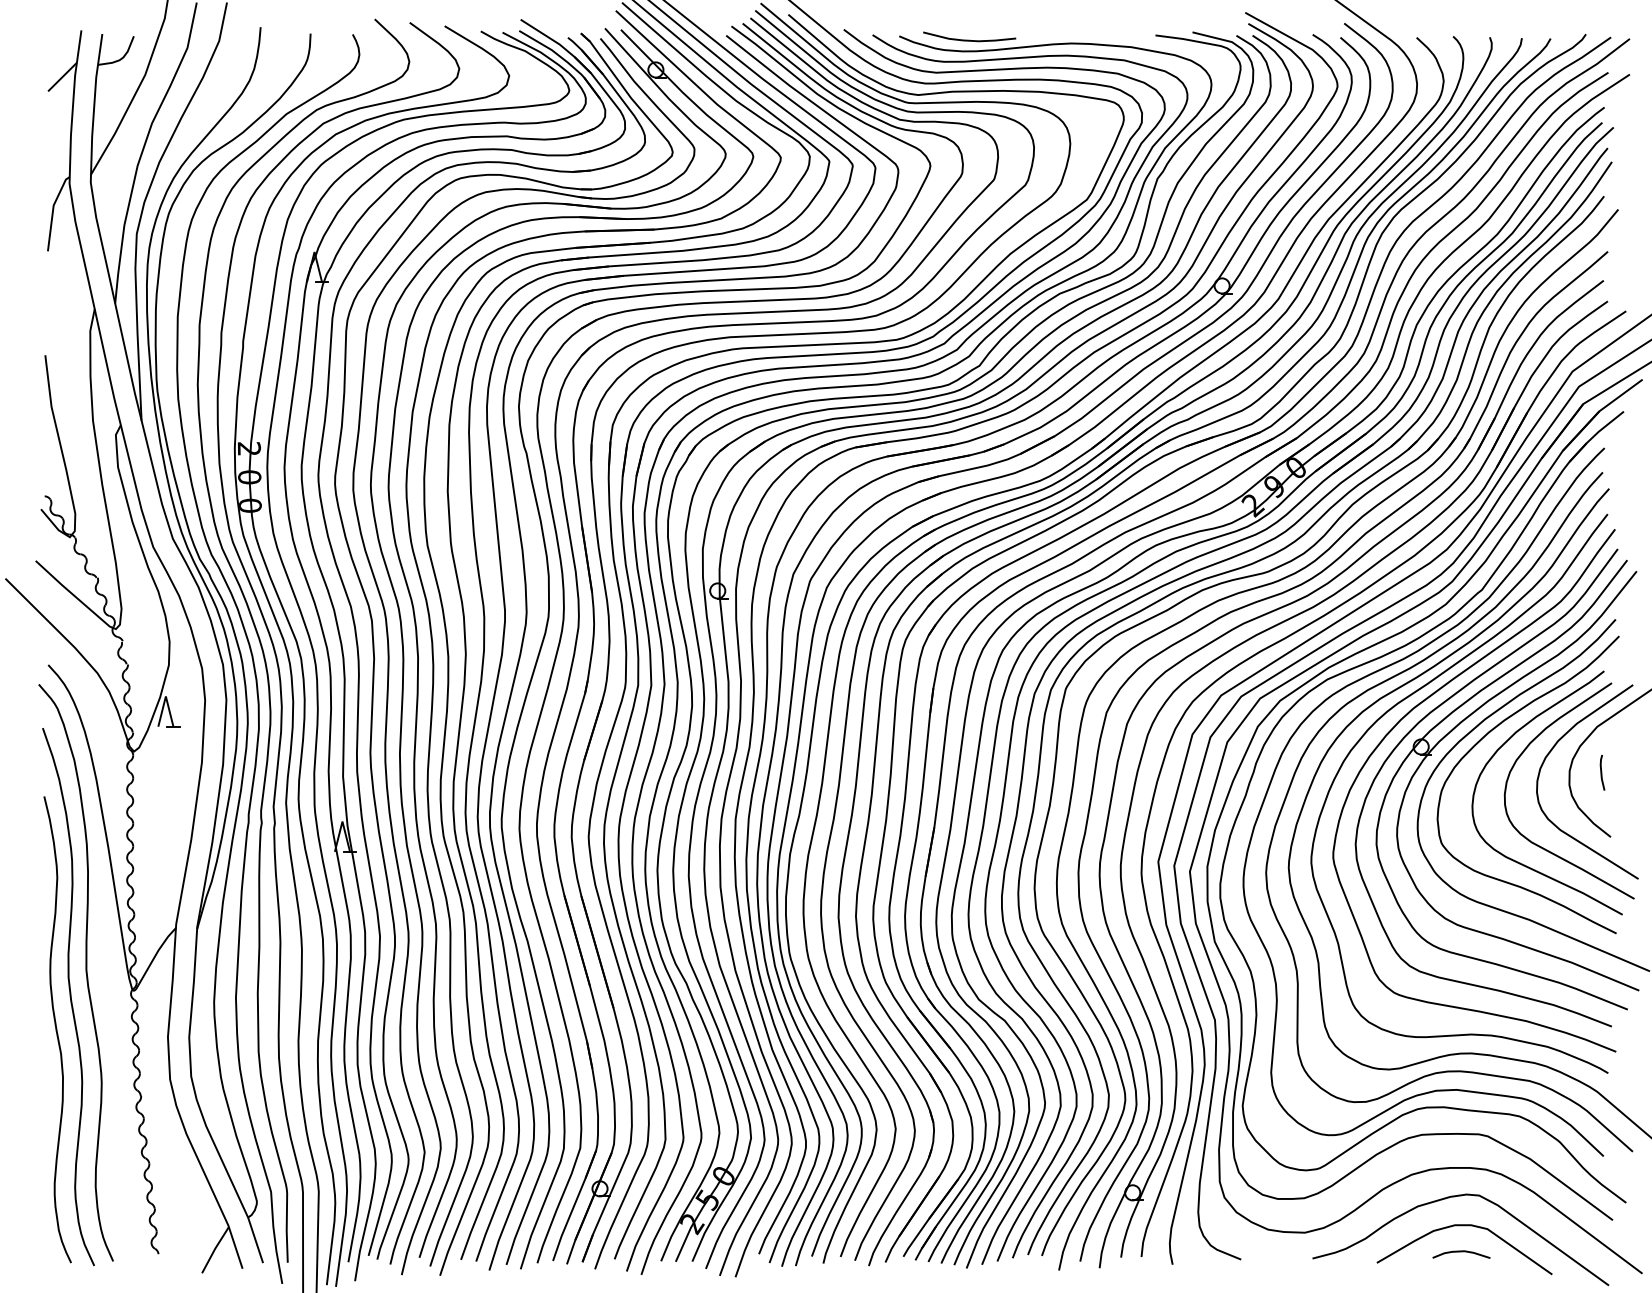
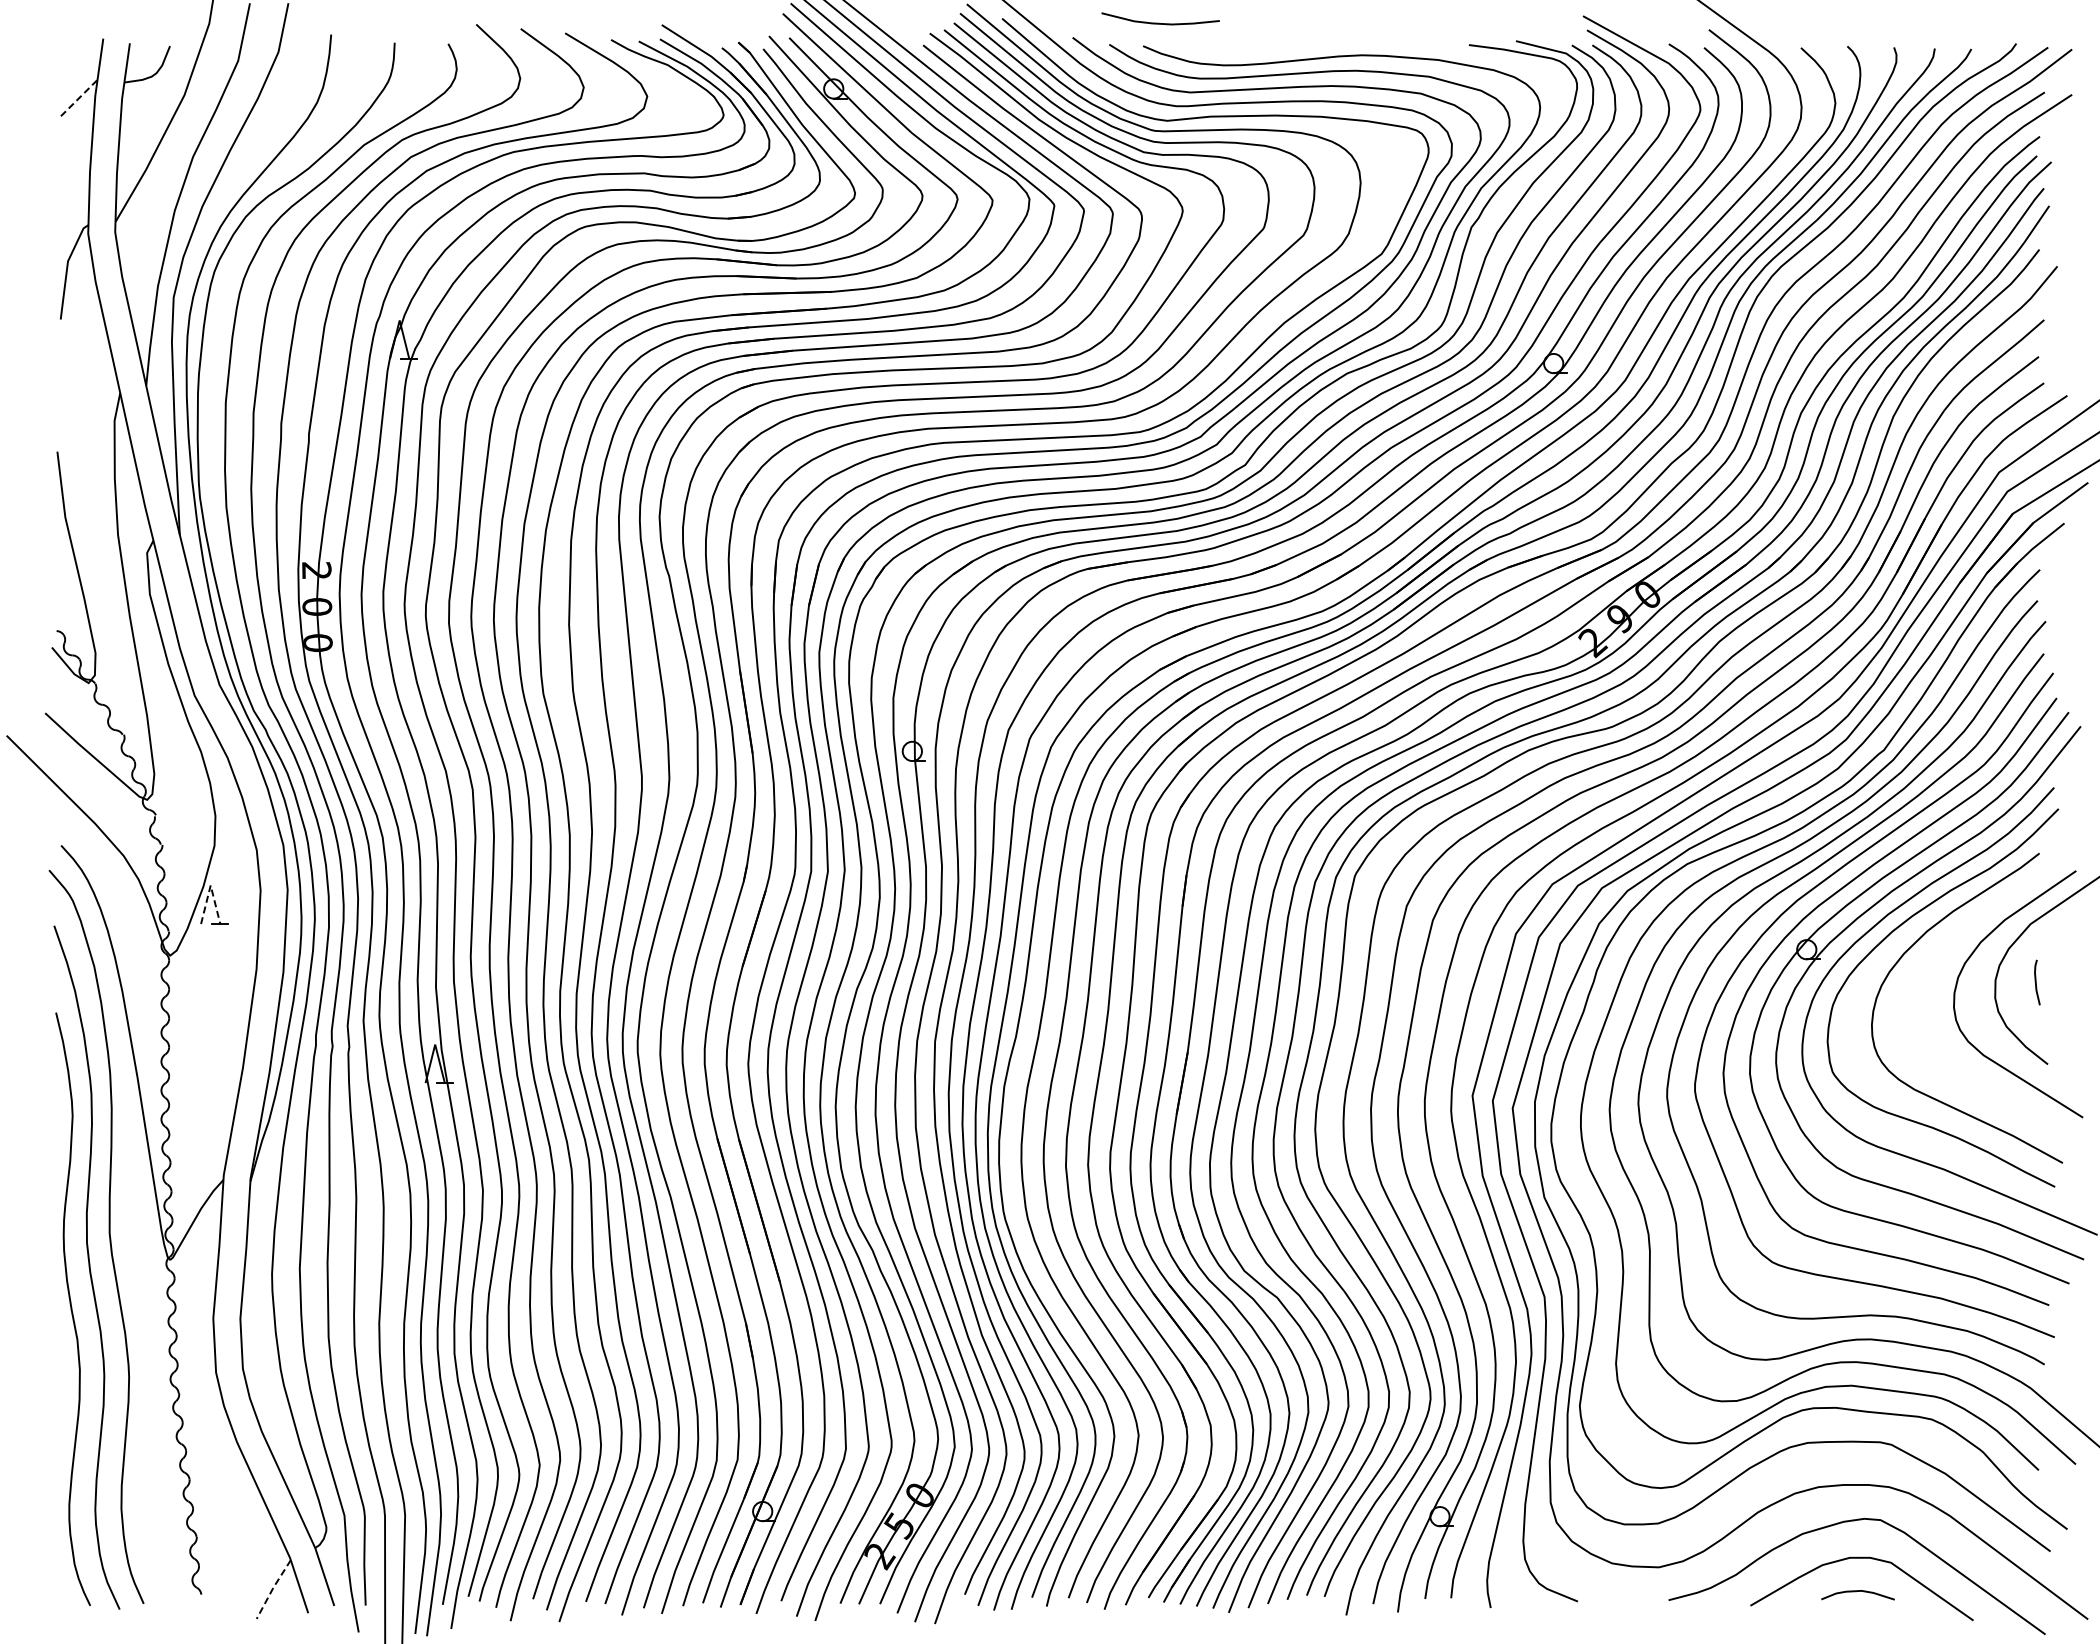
curve: (968, 39) -> (1159, 22), moved
line: (62, 77) -> (79, 98), solid -> dashed
line: (165, 696) -> (210, 885), solid -> dashed
curve: (1521, 755) -> (1934, 960), removed
line: (215, 1249) -> (273, 1588), solid -> dashed

